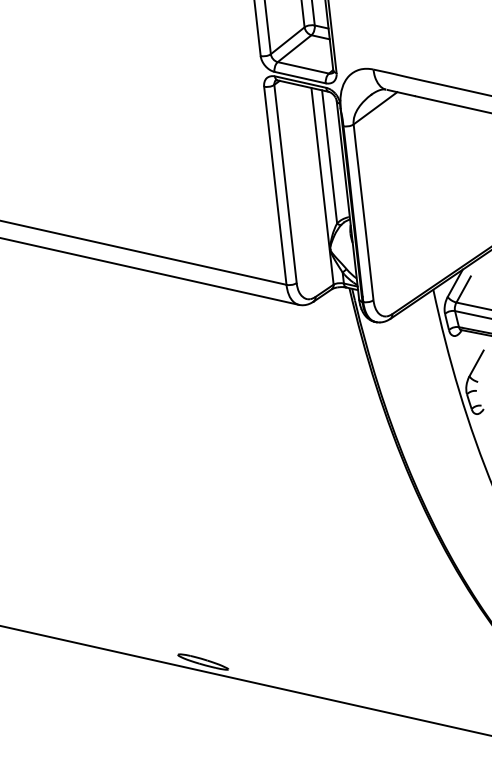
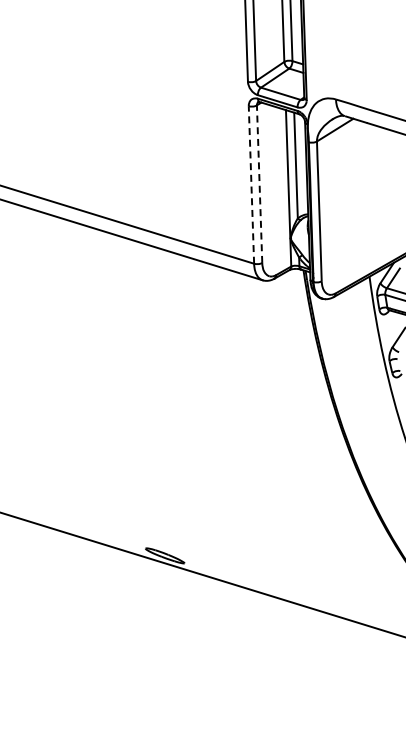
line: (285, 184) -> (259, 184), solid -> dashed
line: (275, 185) -> (251, 184), solid -> dashed

